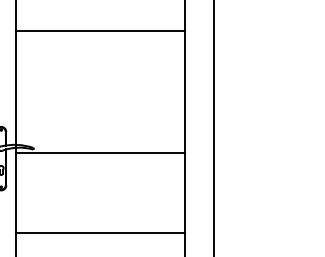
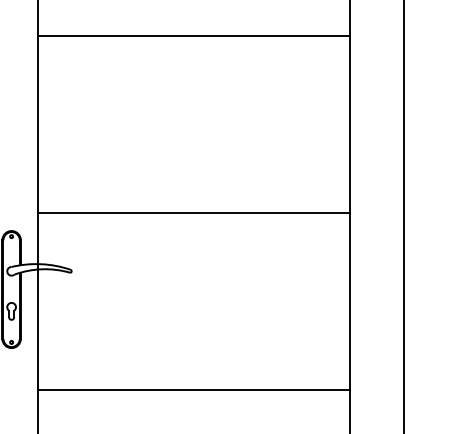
line: (99, 30) -> (192, 34), moved
line: (99, 153) -> (192, 213), moved
line: (99, 233) -> (192, 390), moved

